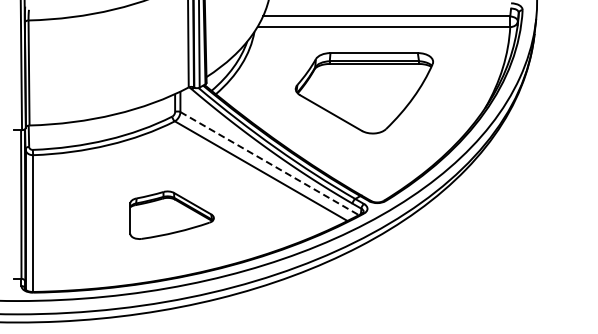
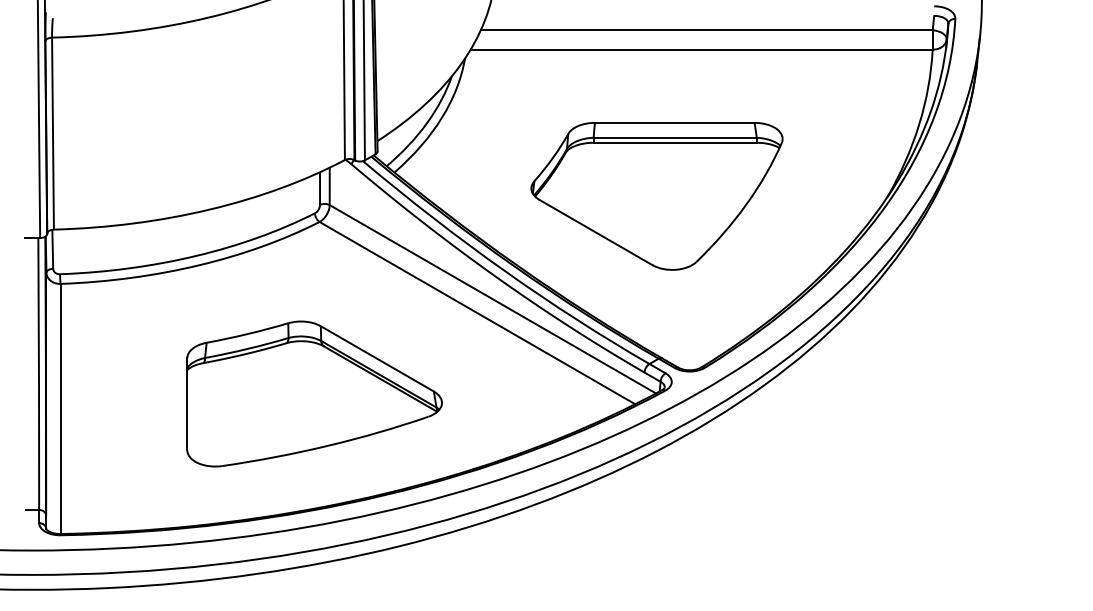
part: (363, 93) -> (655, 196), moved
line: (270, 163) -> (494, 299), dashed -> solid
part: (171, 214) -> (313, 392), size x1.67

